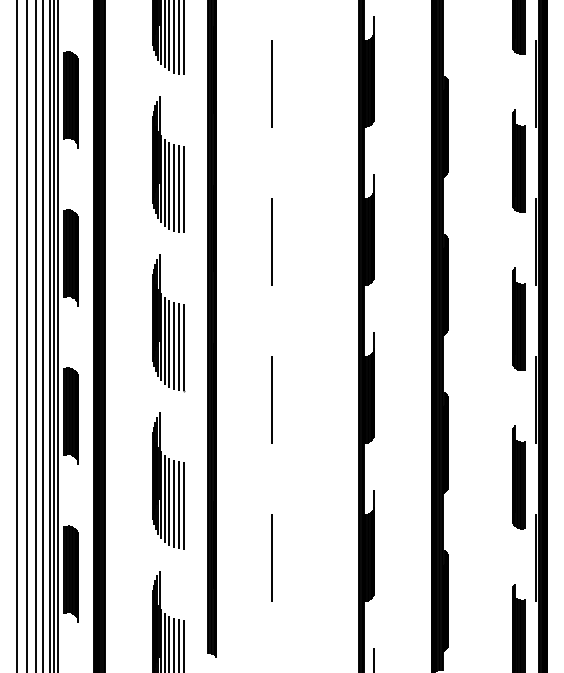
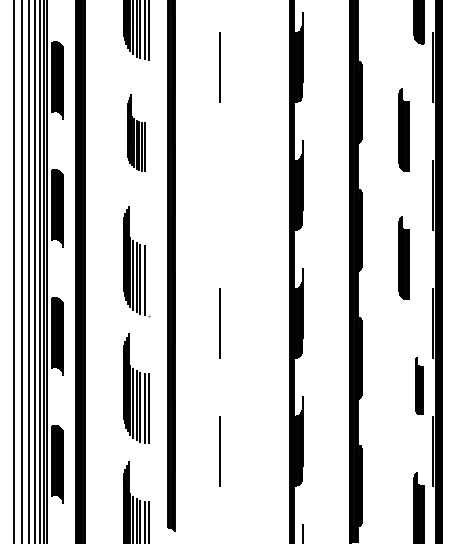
part: (517, 160) -> (403, 129), moved
part: (168, 165) -> (136, 133), size x0.7
line: (271, 241) -> (219, 195), removed
part: (517, 318) -> (403, 257), moved
line: (183, 347) -> (148, 280), removed
part: (517, 476) -> (418, 385), size x0.7

